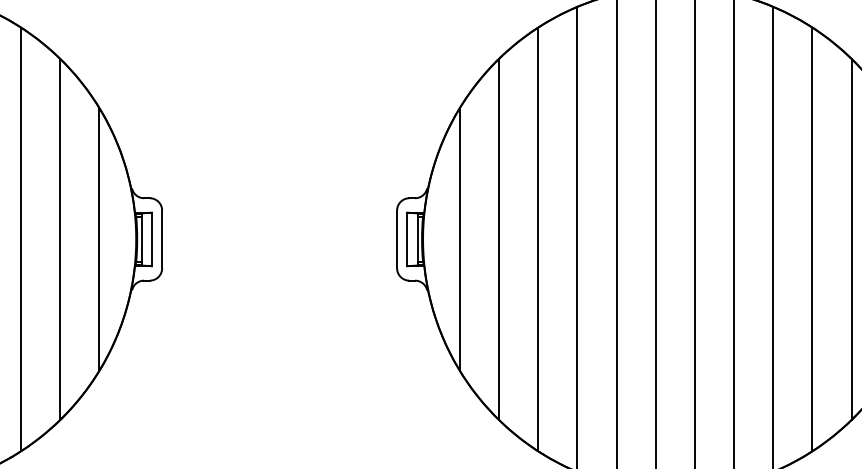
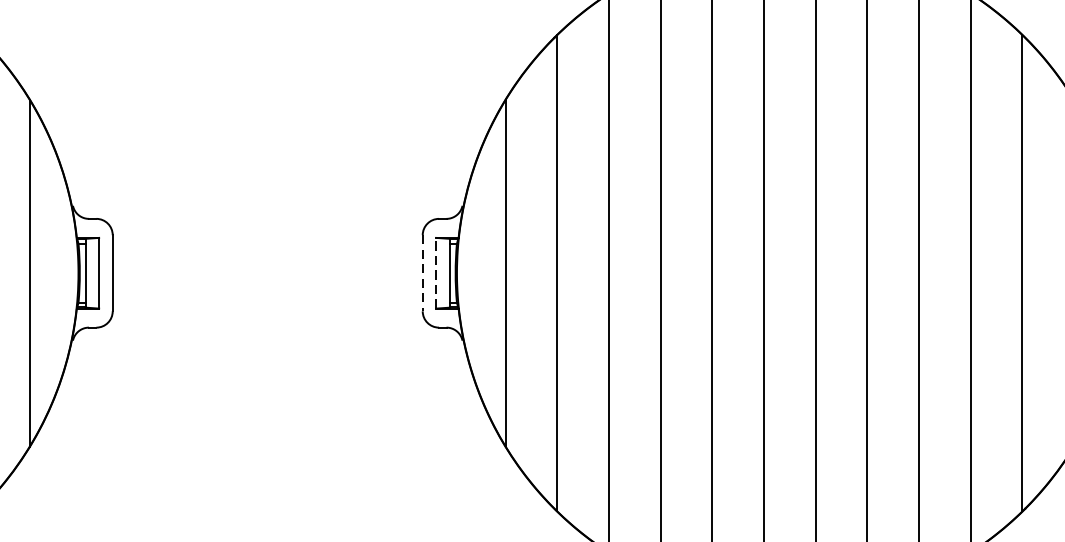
line: (397, 239) -> (423, 273), solid -> dashed
line: (407, 239) -> (436, 273), solid -> dashed

